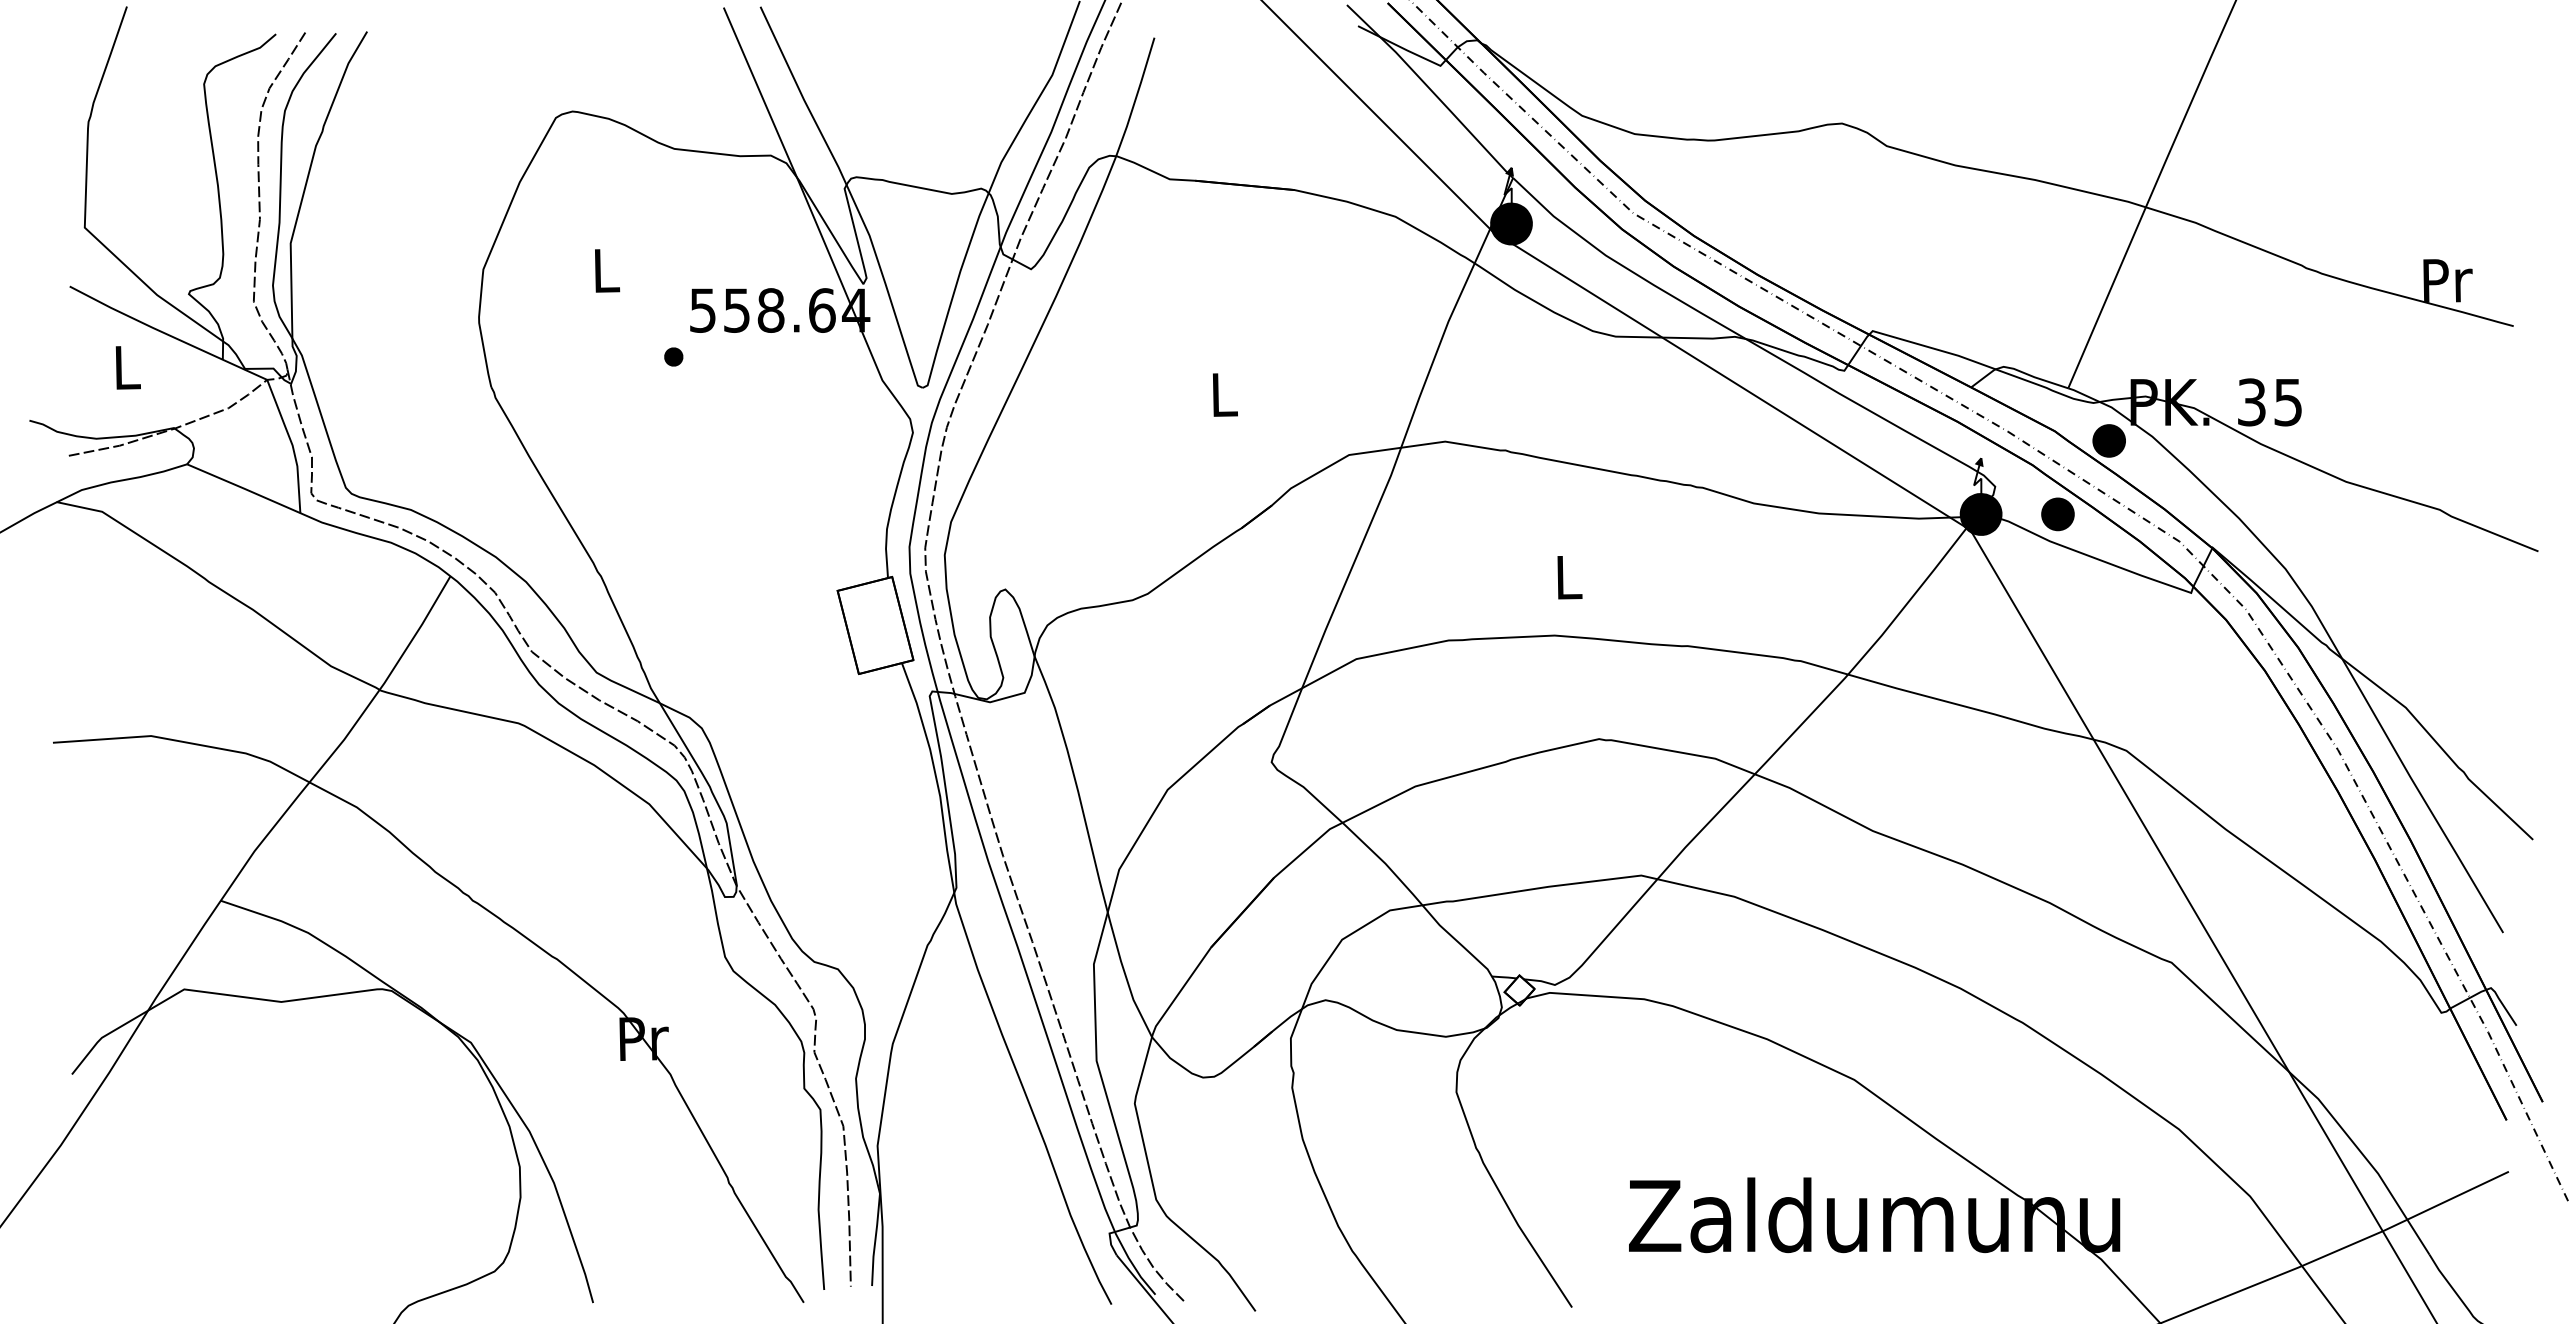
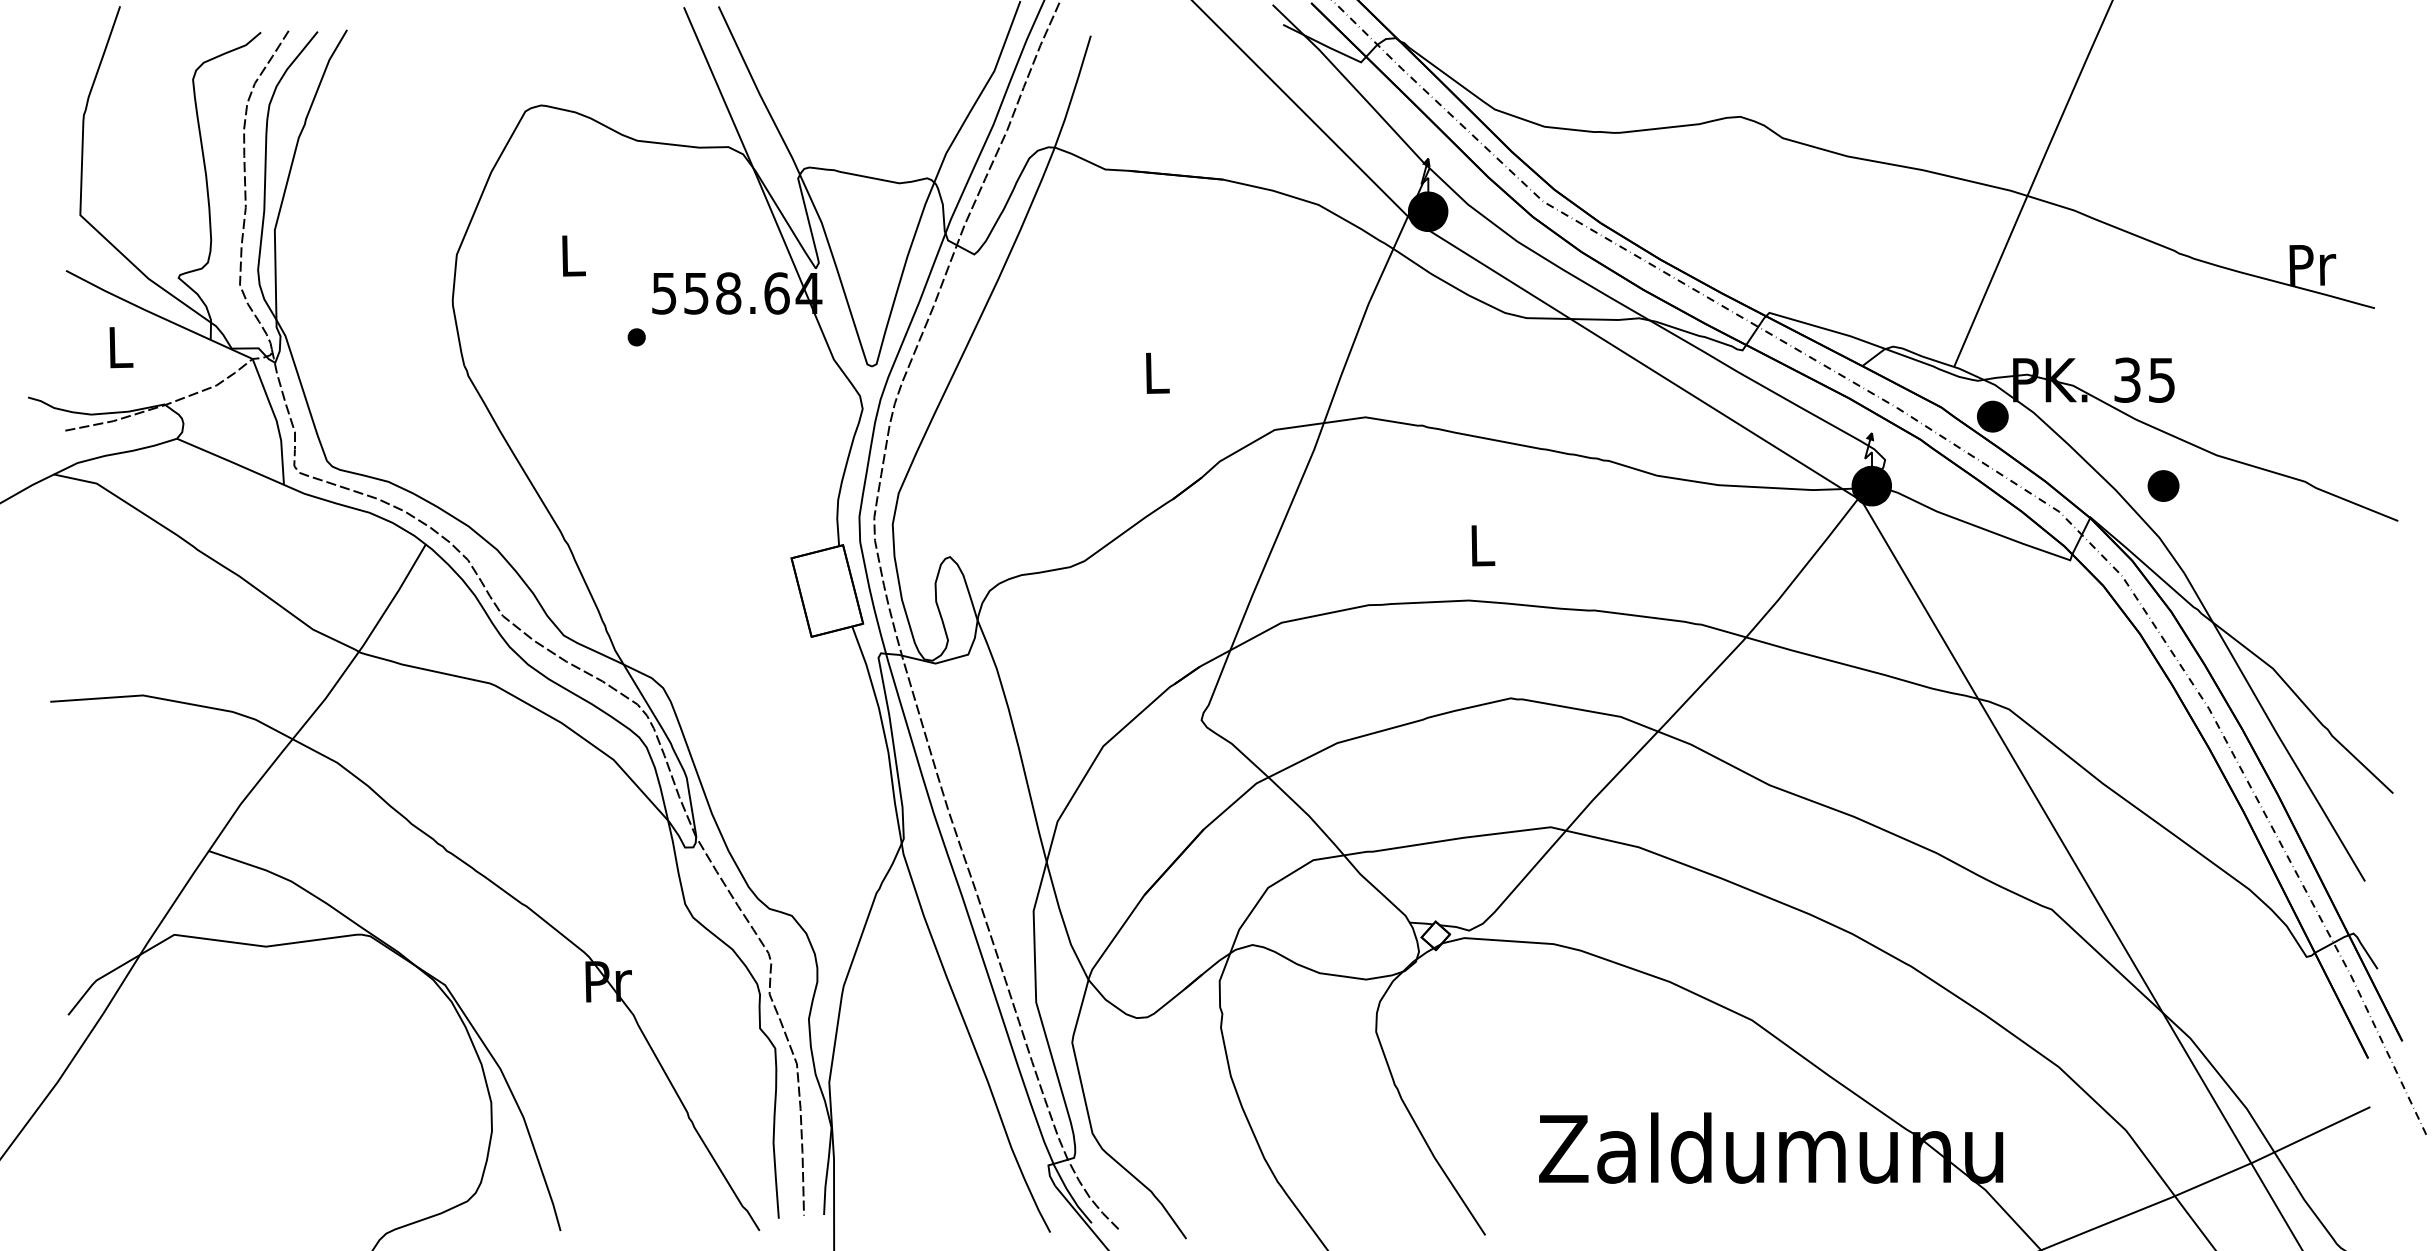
part: (2057, 514) -> (2163, 486), moved

